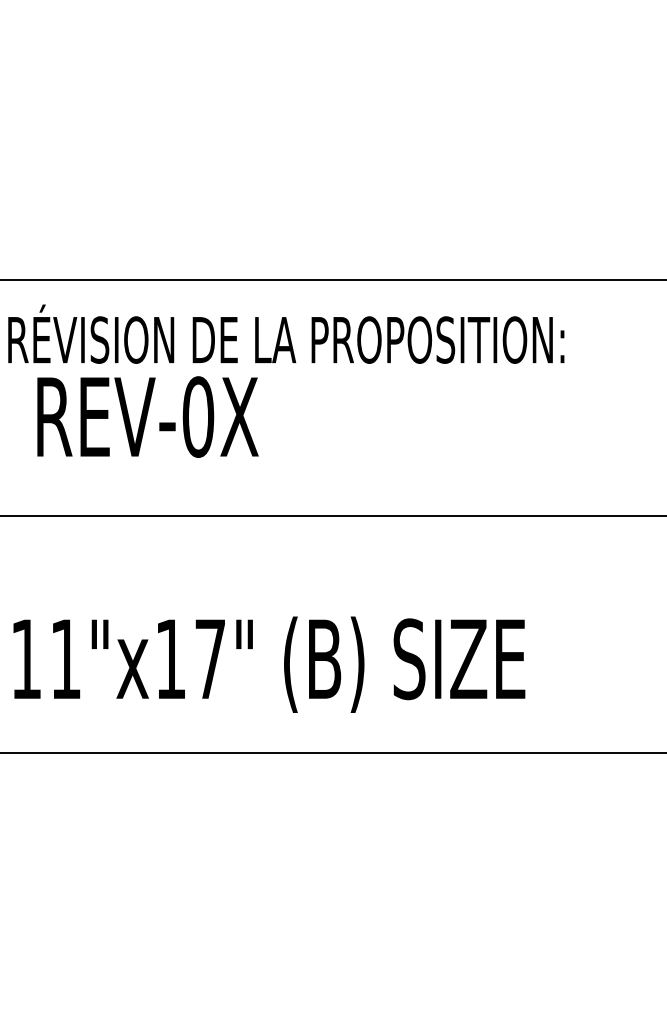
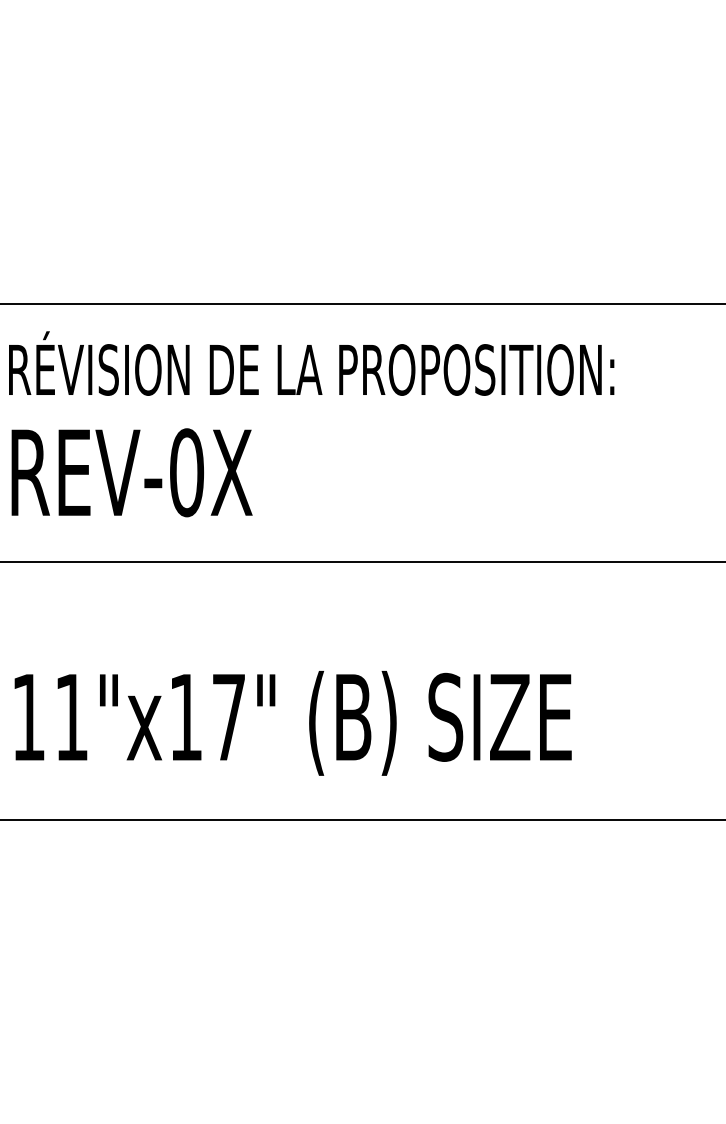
text: (147, 416) -> (131, 472), moved

